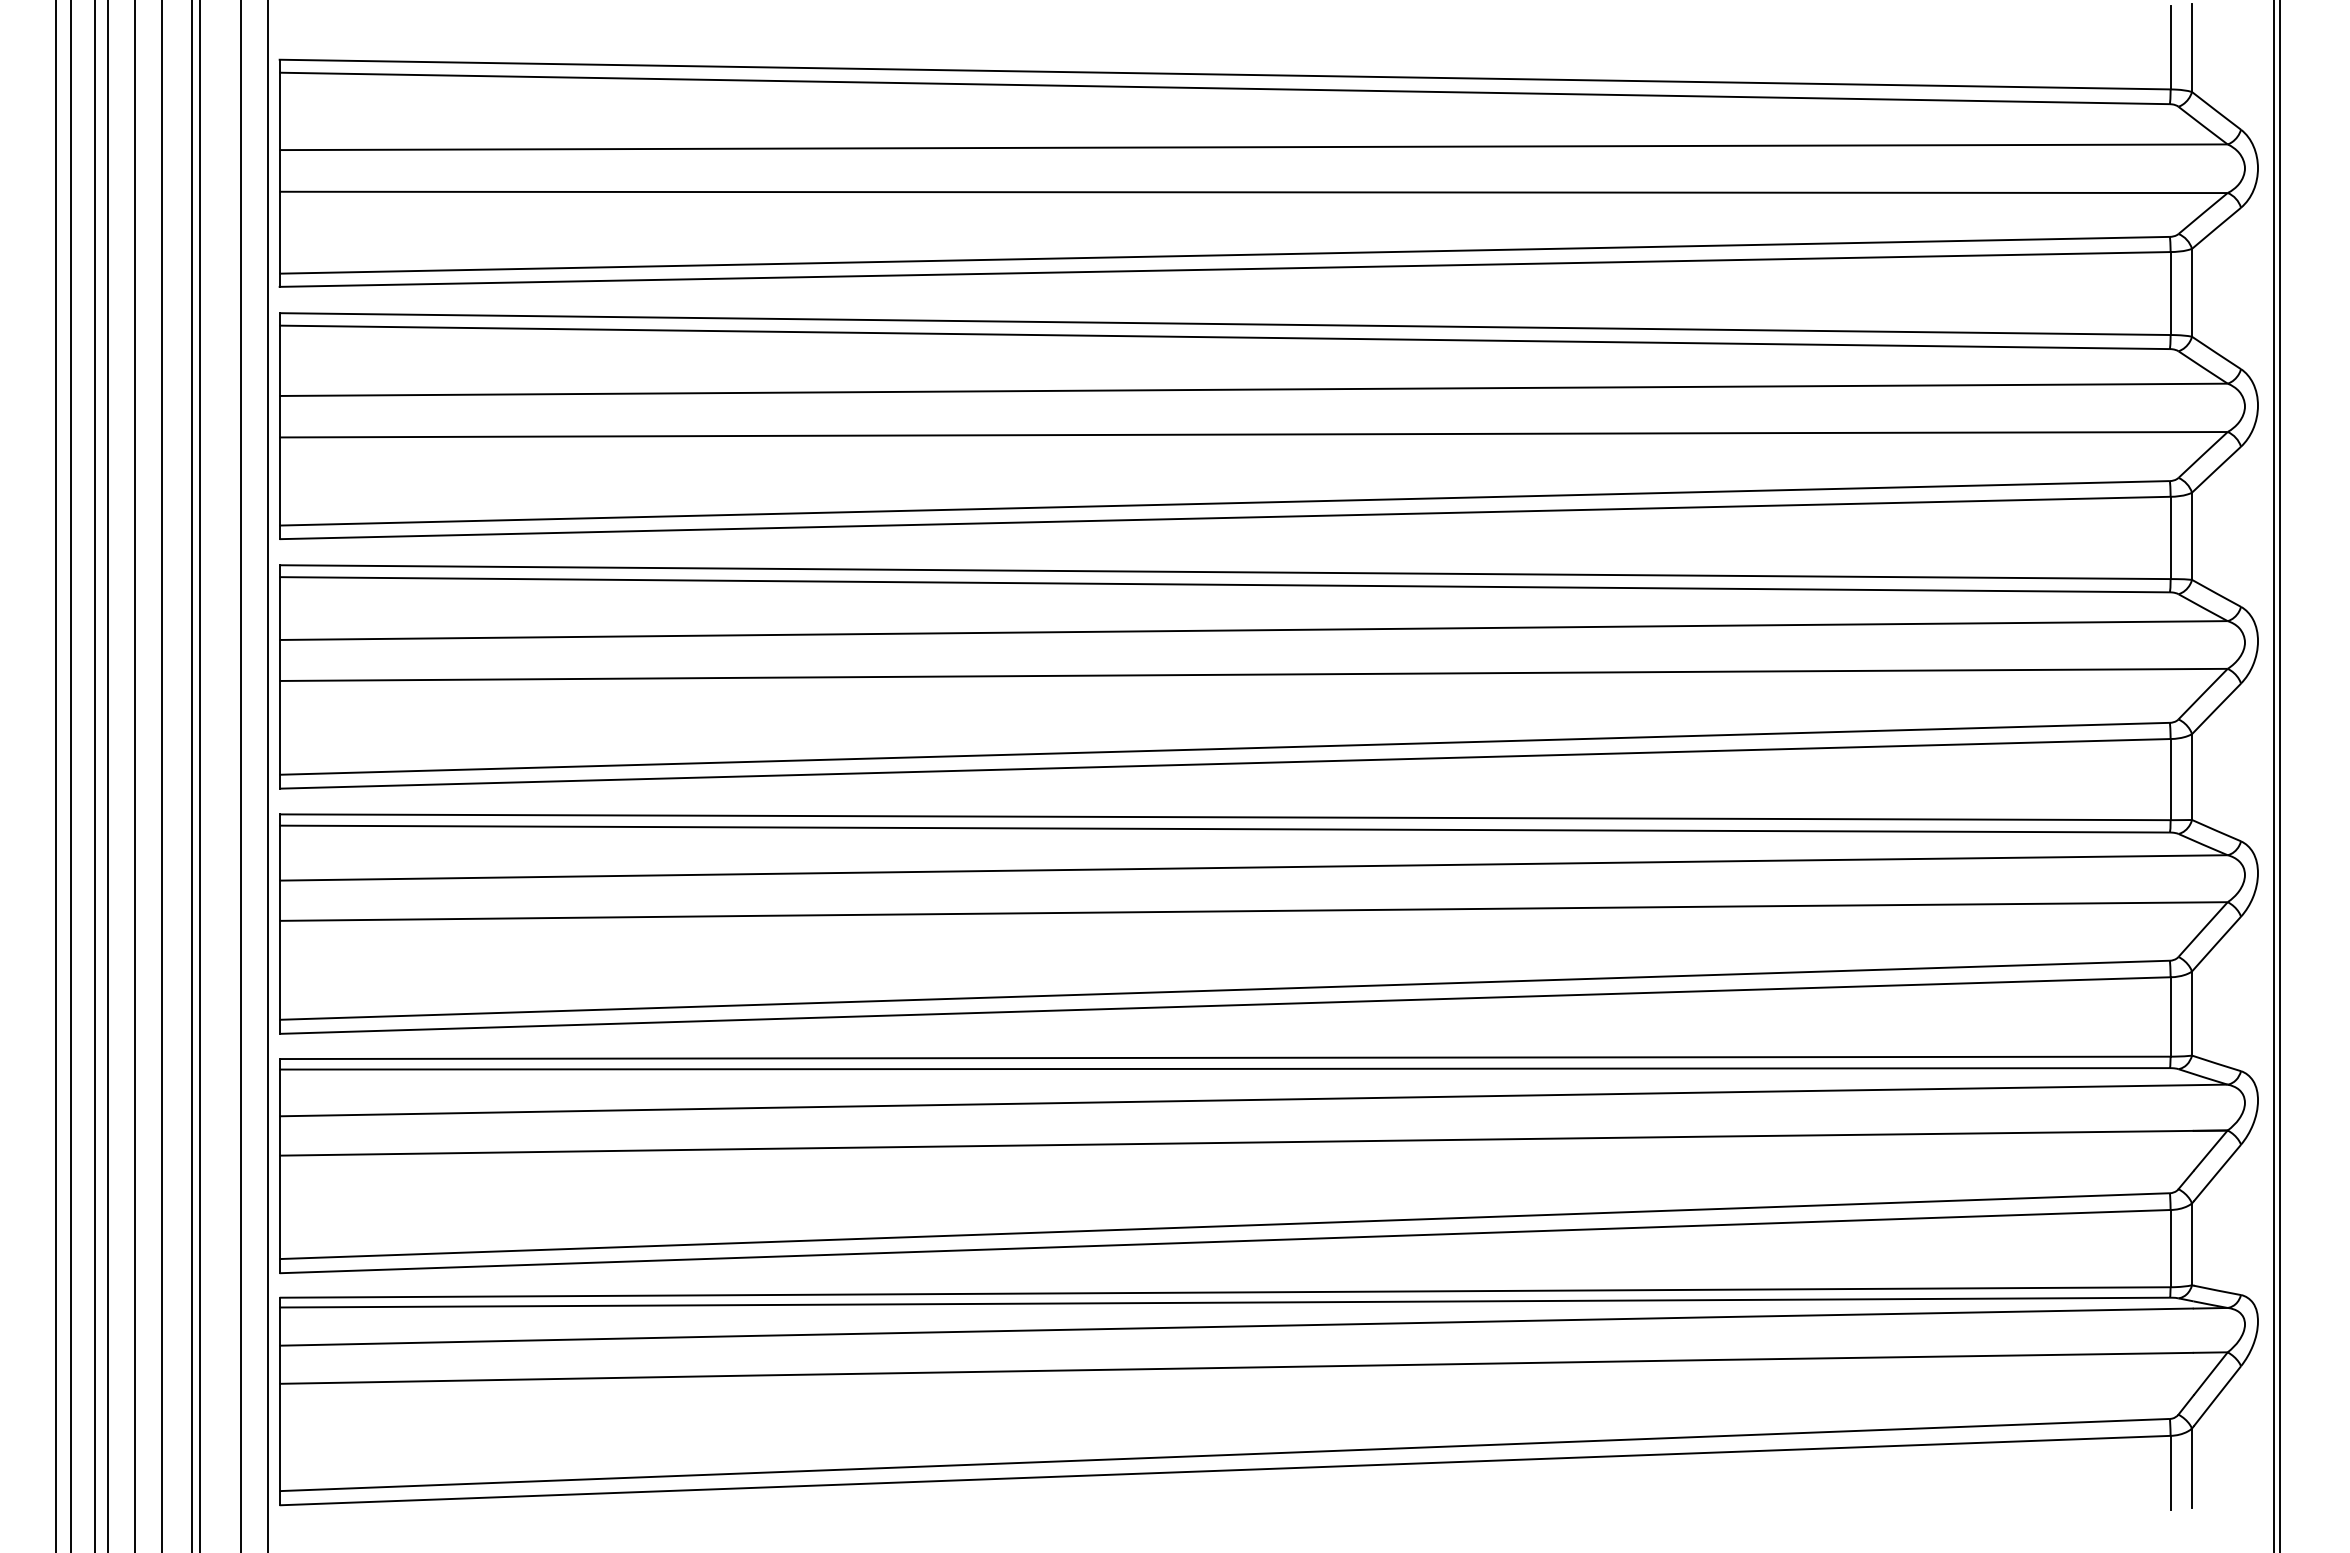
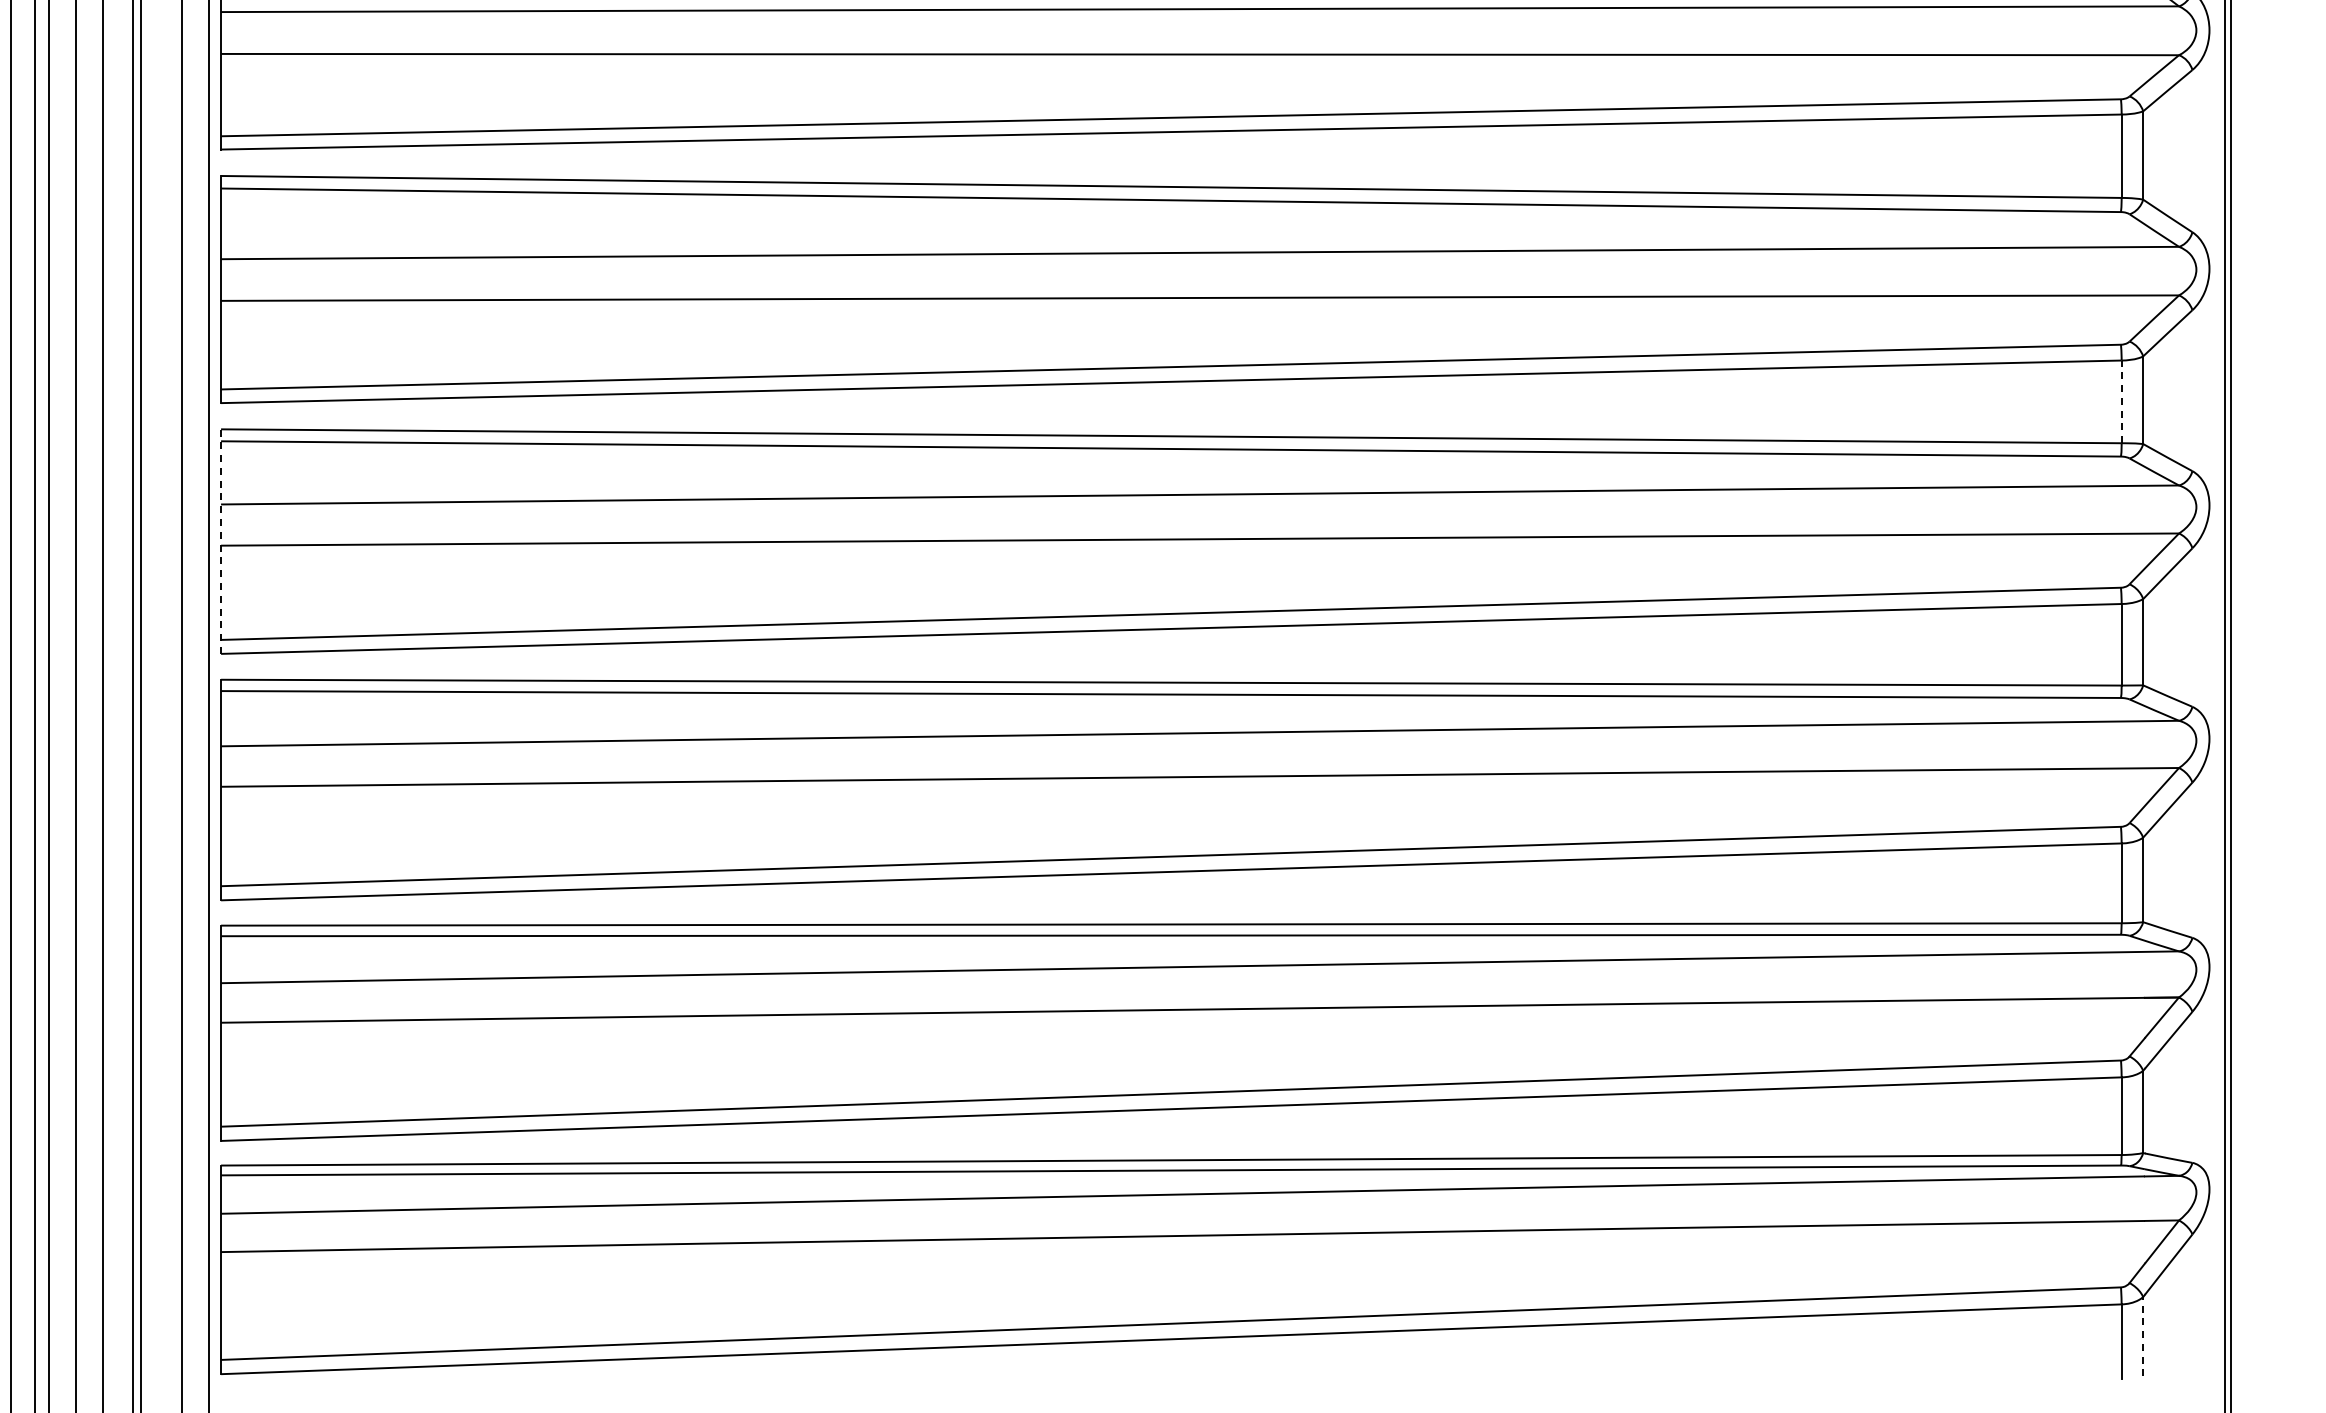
line: (2170, 537) -> (2121, 401), solid -> dashed
line: (279, 676) -> (220, 541), solid -> dashed
line: (2192, 1467) -> (2143, 1336), solid -> dashed

